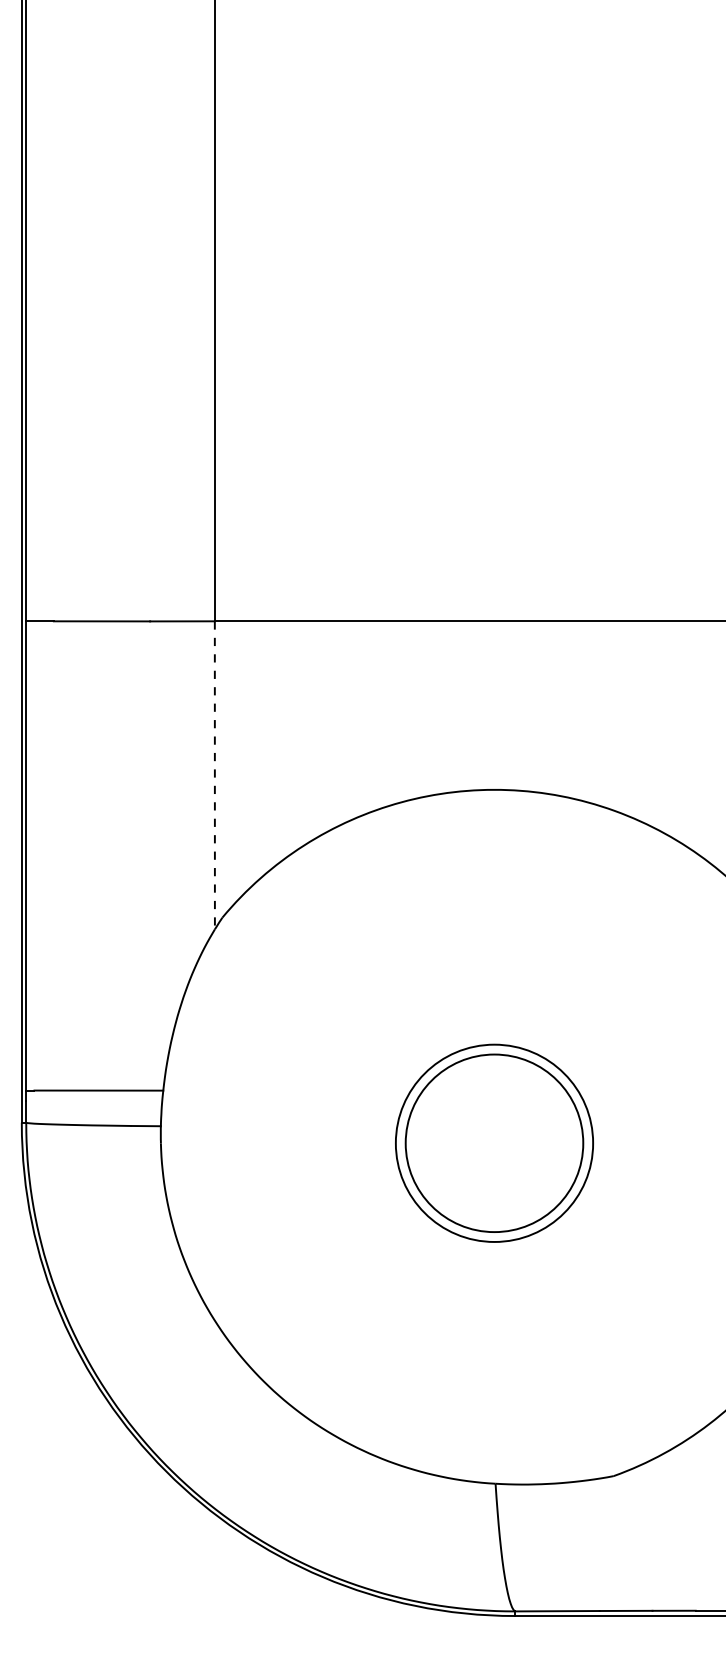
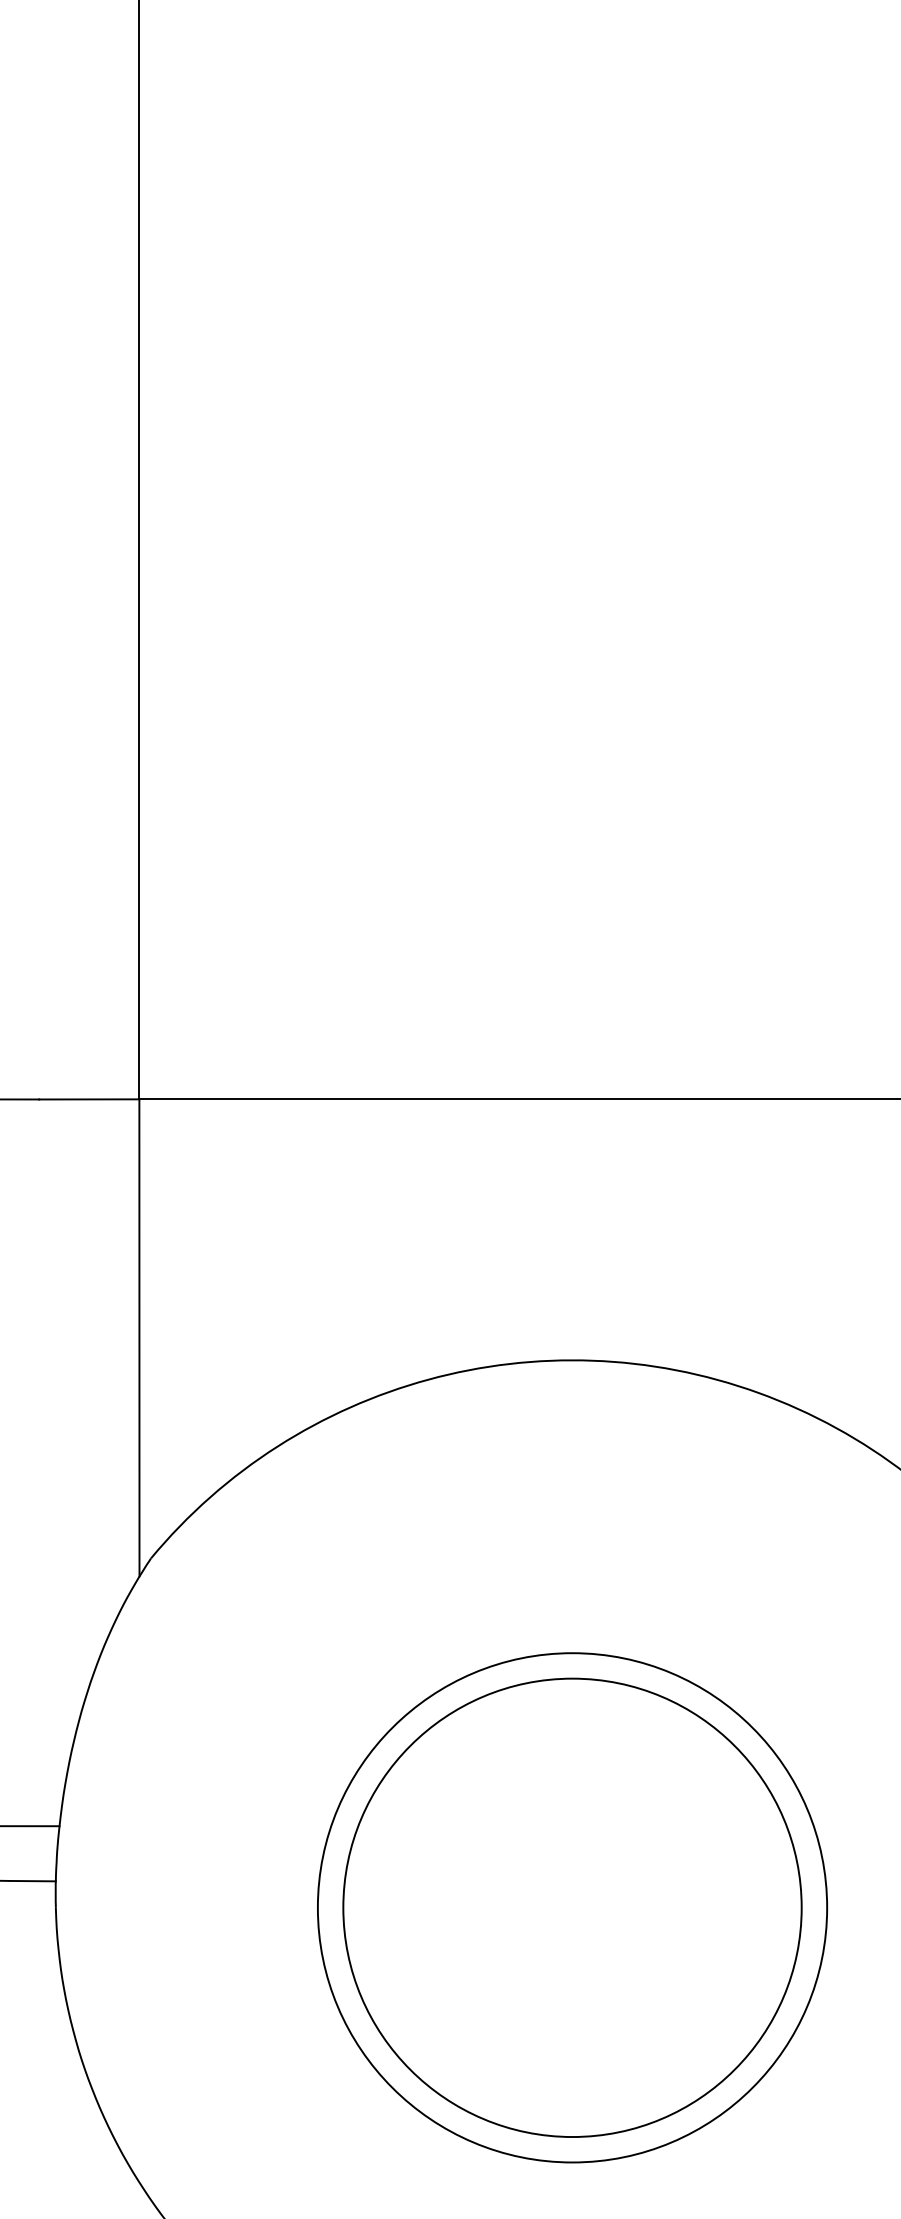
line: (214, 775) -> (138, 1338), dashed -> solid
circle: (494, 1142) -> (572, 1906), size x1.67
circle: (494, 1143) -> (572, 1908), size x1.67

